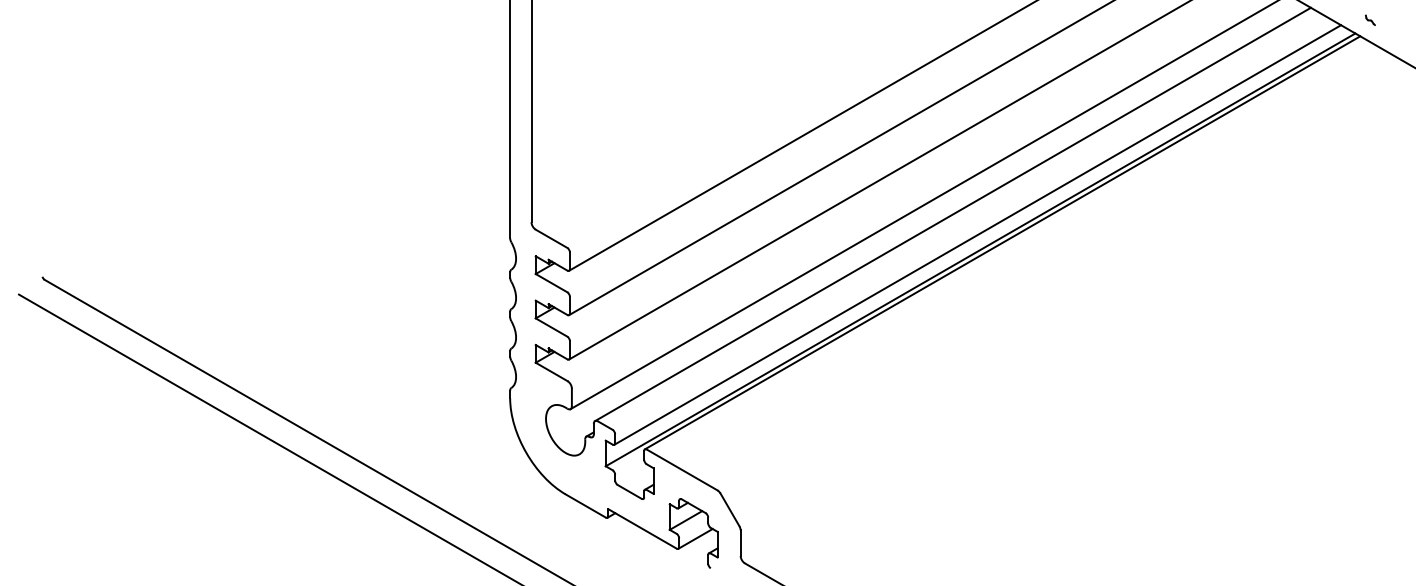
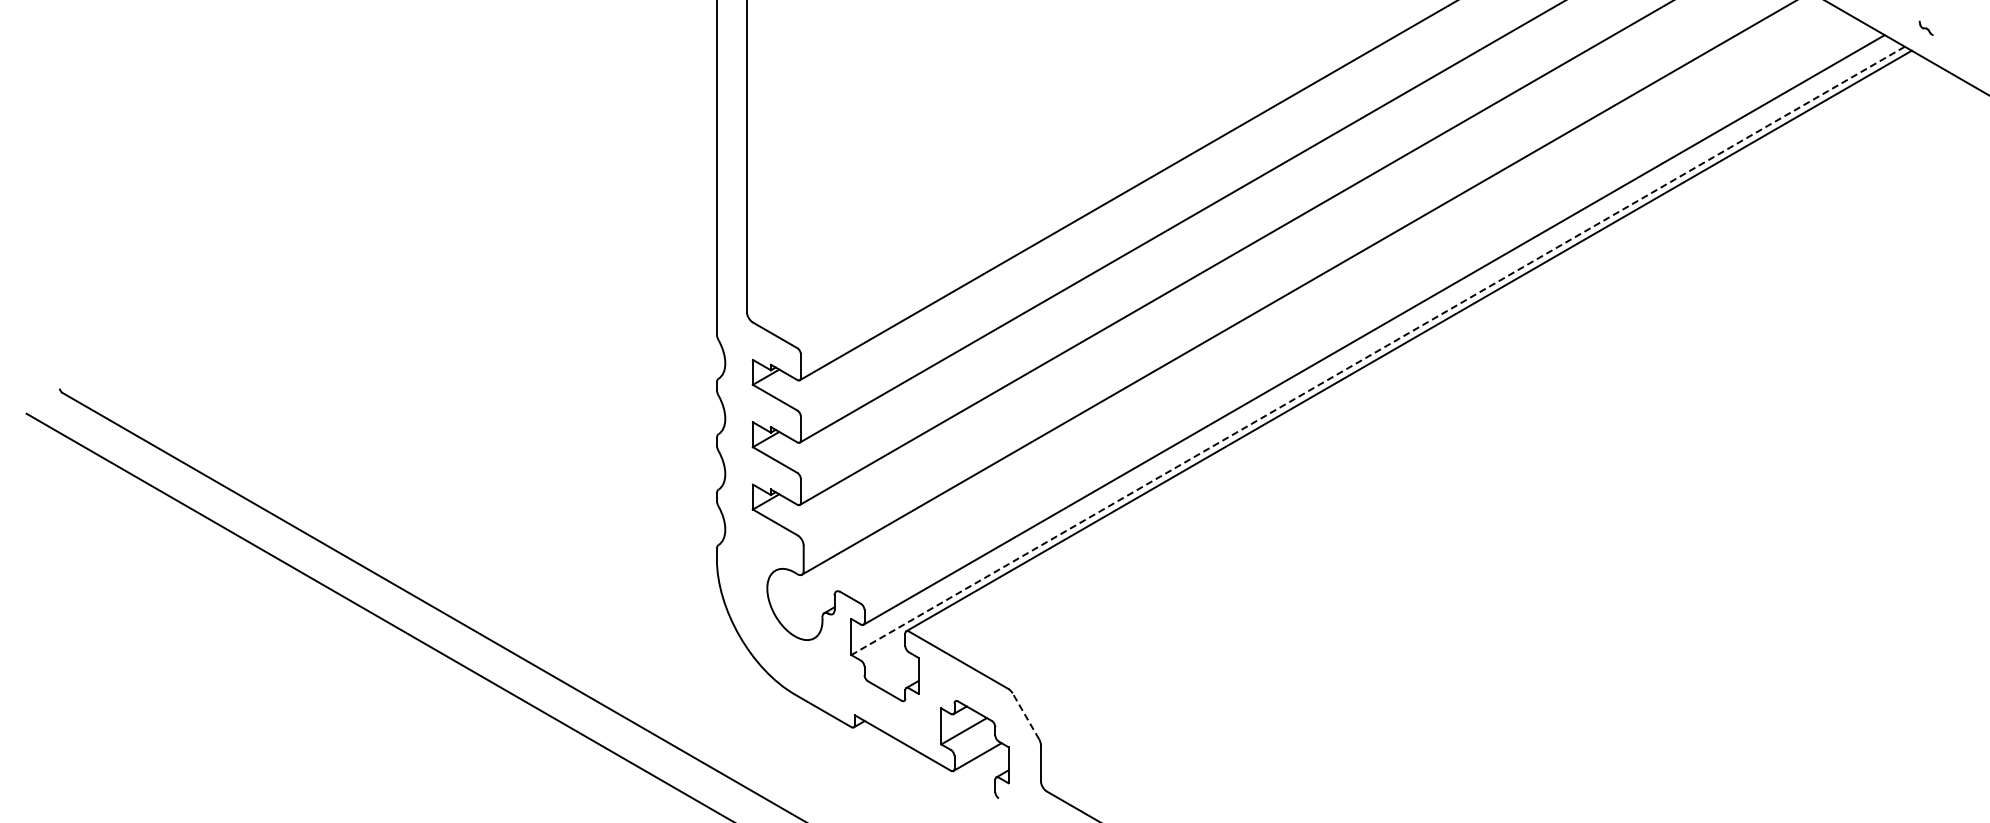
line: (953, 214) -> (1339, 300), removed
line: (980, 250) -> (1377, 351), solid -> dashed
line: (729, 509) -> (1025, 715), solid -> dashed

